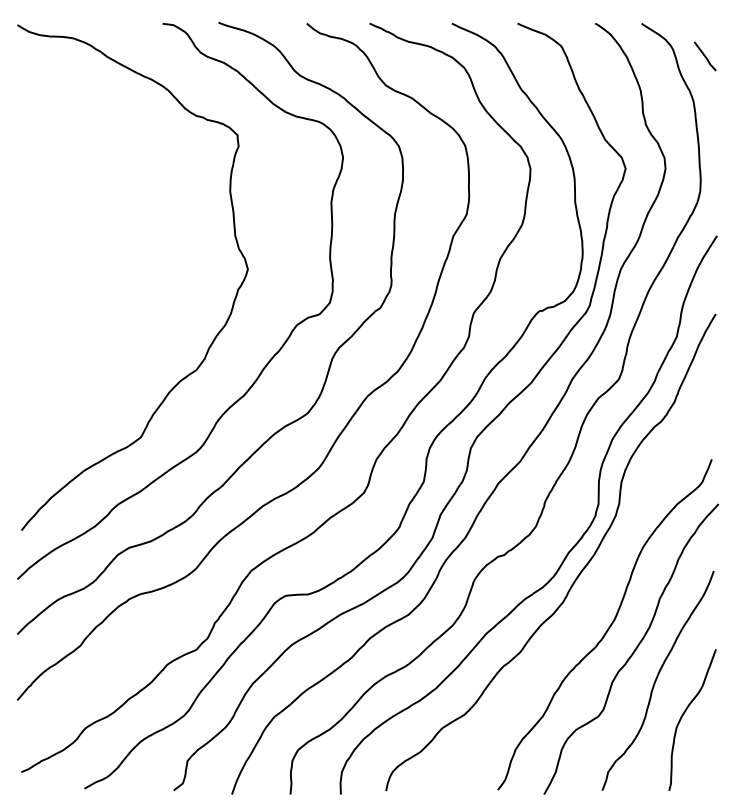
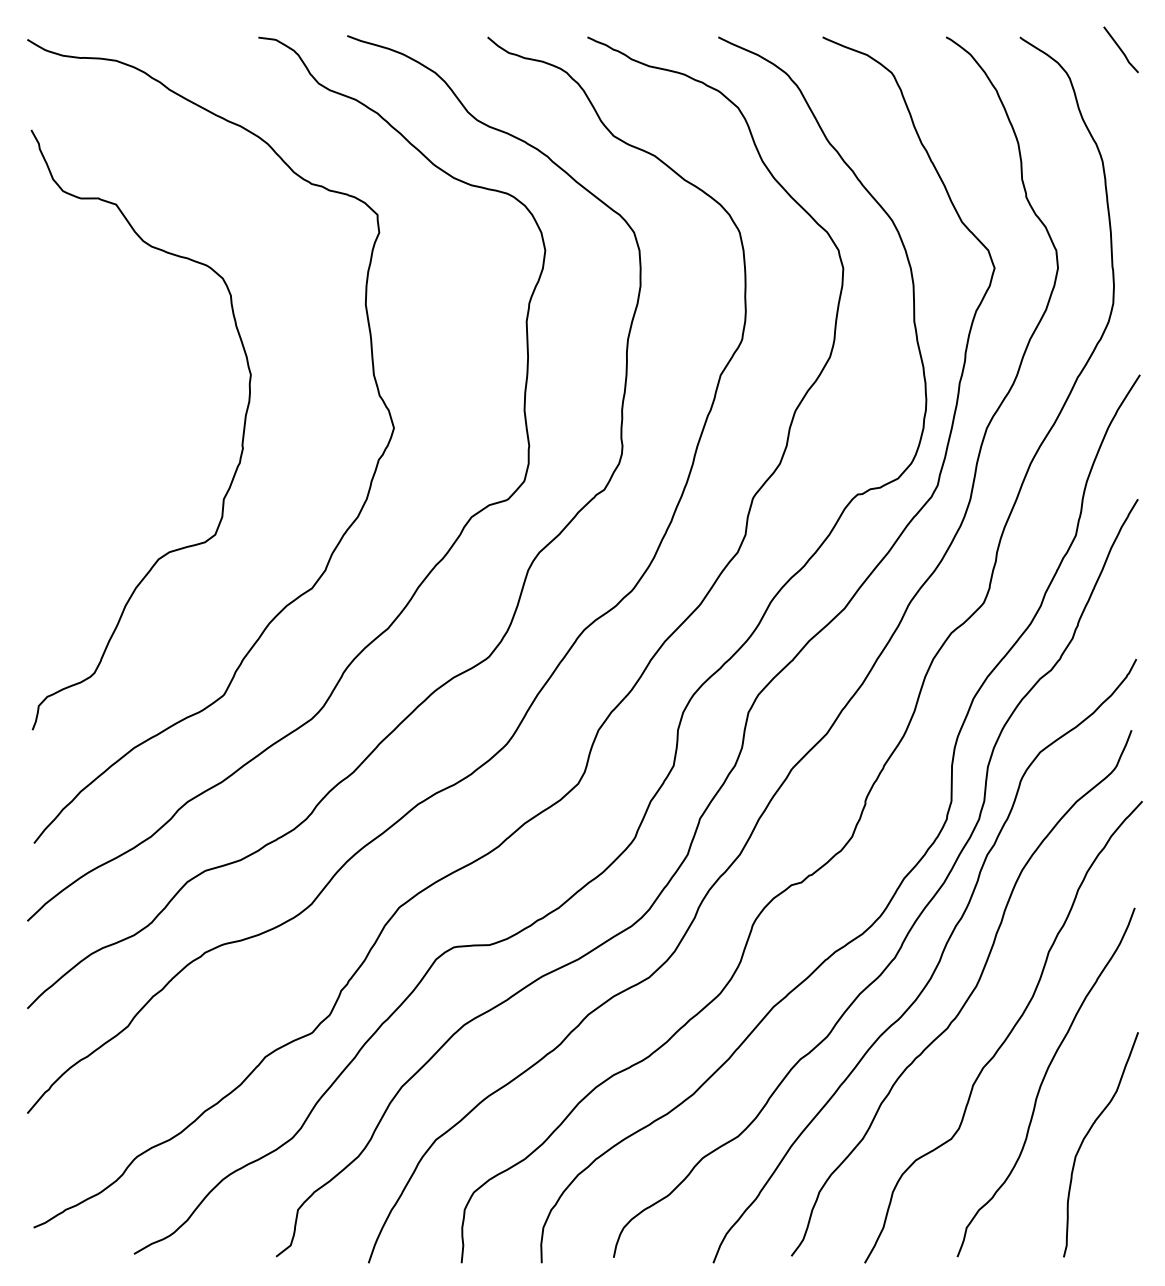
line: (704, 56) -> (1119, 49), moved
curve: (151, 278) -> (240, 442), added
curve: (588, 607) -> (935, 965), added

